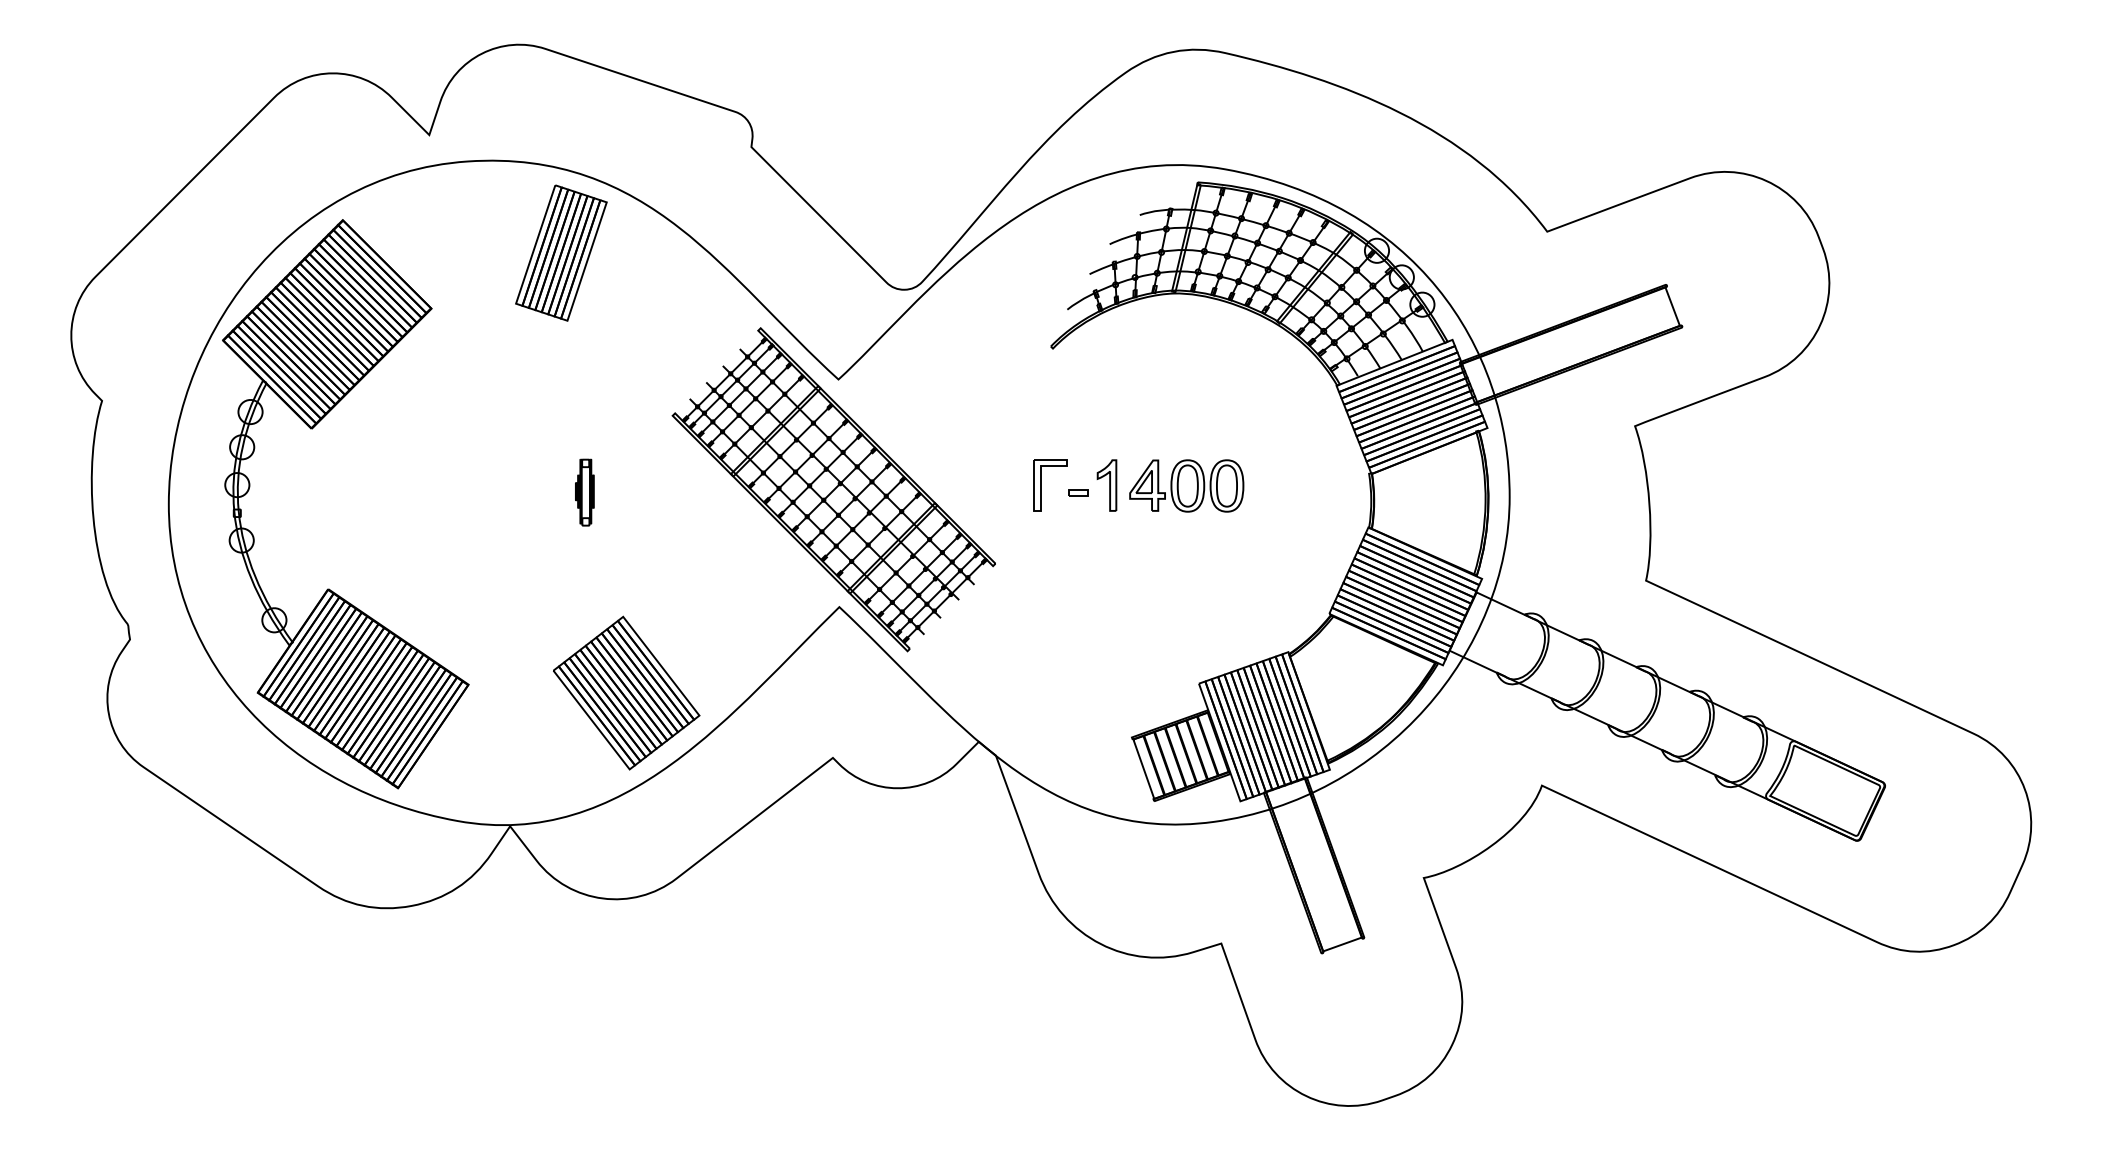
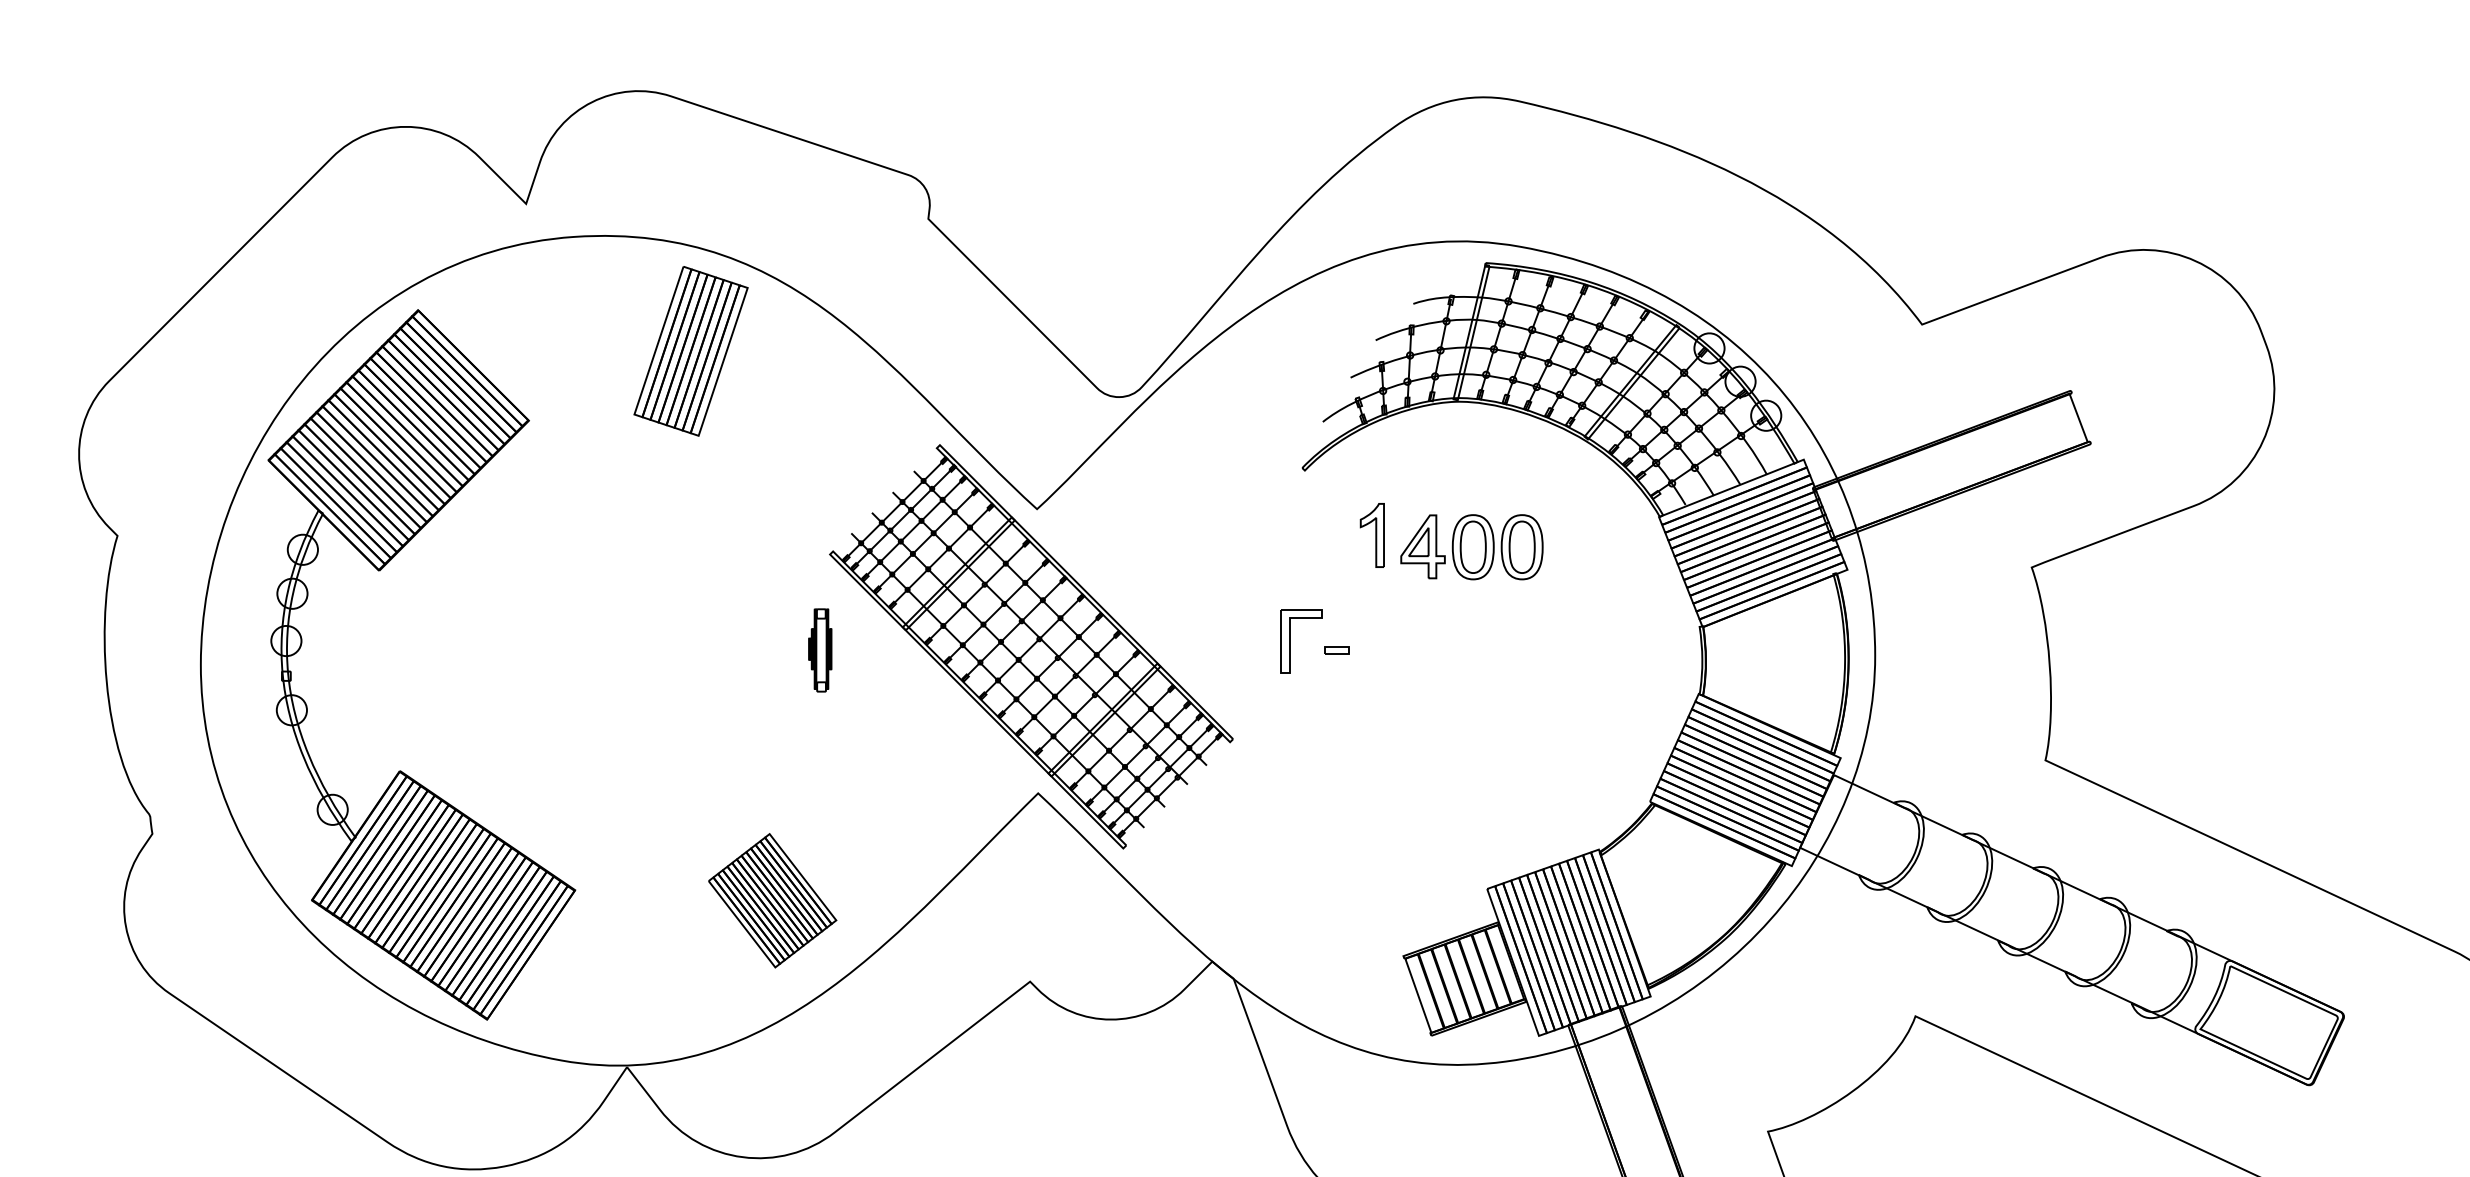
part: (1106, 485) -> (1371, 535), moved
part: (1186, 485) -> (1471, 546), moved
part: (584, 492) -> (819, 650), moved
part: (626, 692) -> (772, 900), size x0.7

